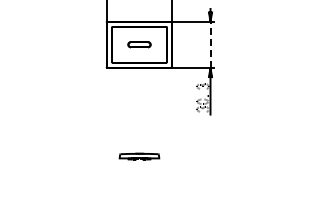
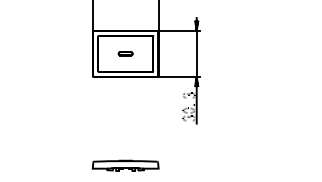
part: (139, 44) -> (125, 53), size x0.62
line: (210, 44) -> (196, 53), dashed -> solid
part: (139, 156) -> (125, 165), size x1.67

